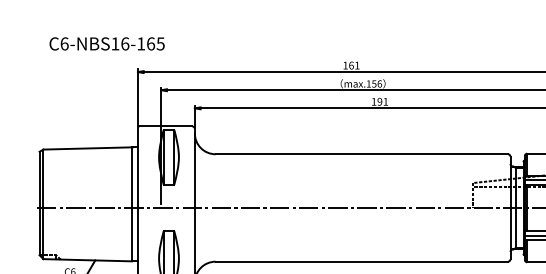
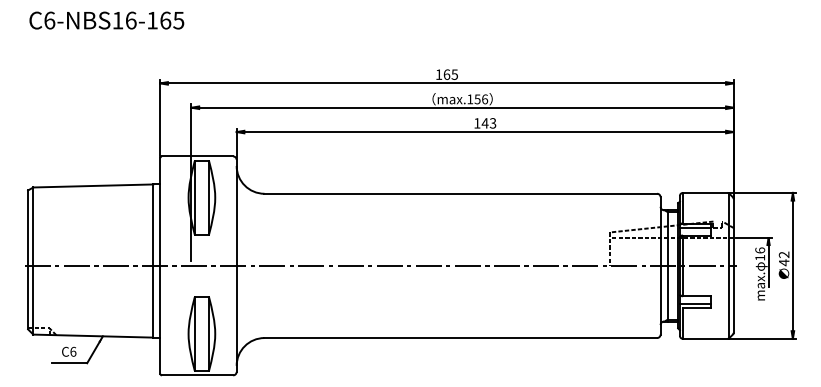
text: (106, 43) -> (106, 20), moved
text: (357, 65) -> (454, 74), 161 -> 165
text: (382, 101) -> (488, 123), 191 -> 143

